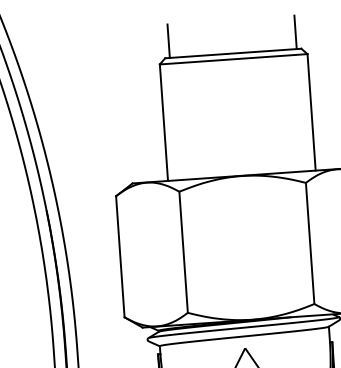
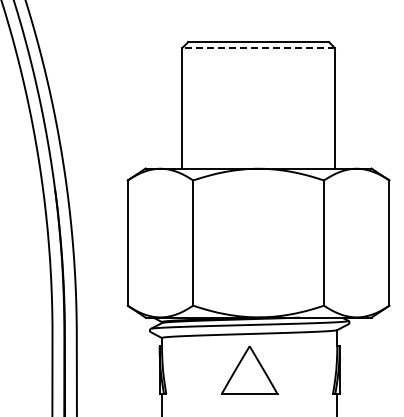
line: (295, 32) -> (324, 24), removed
line: (169, 40) -> (193, 24), removed
line: (233, 59) -> (258, 48), solid -> dashed

